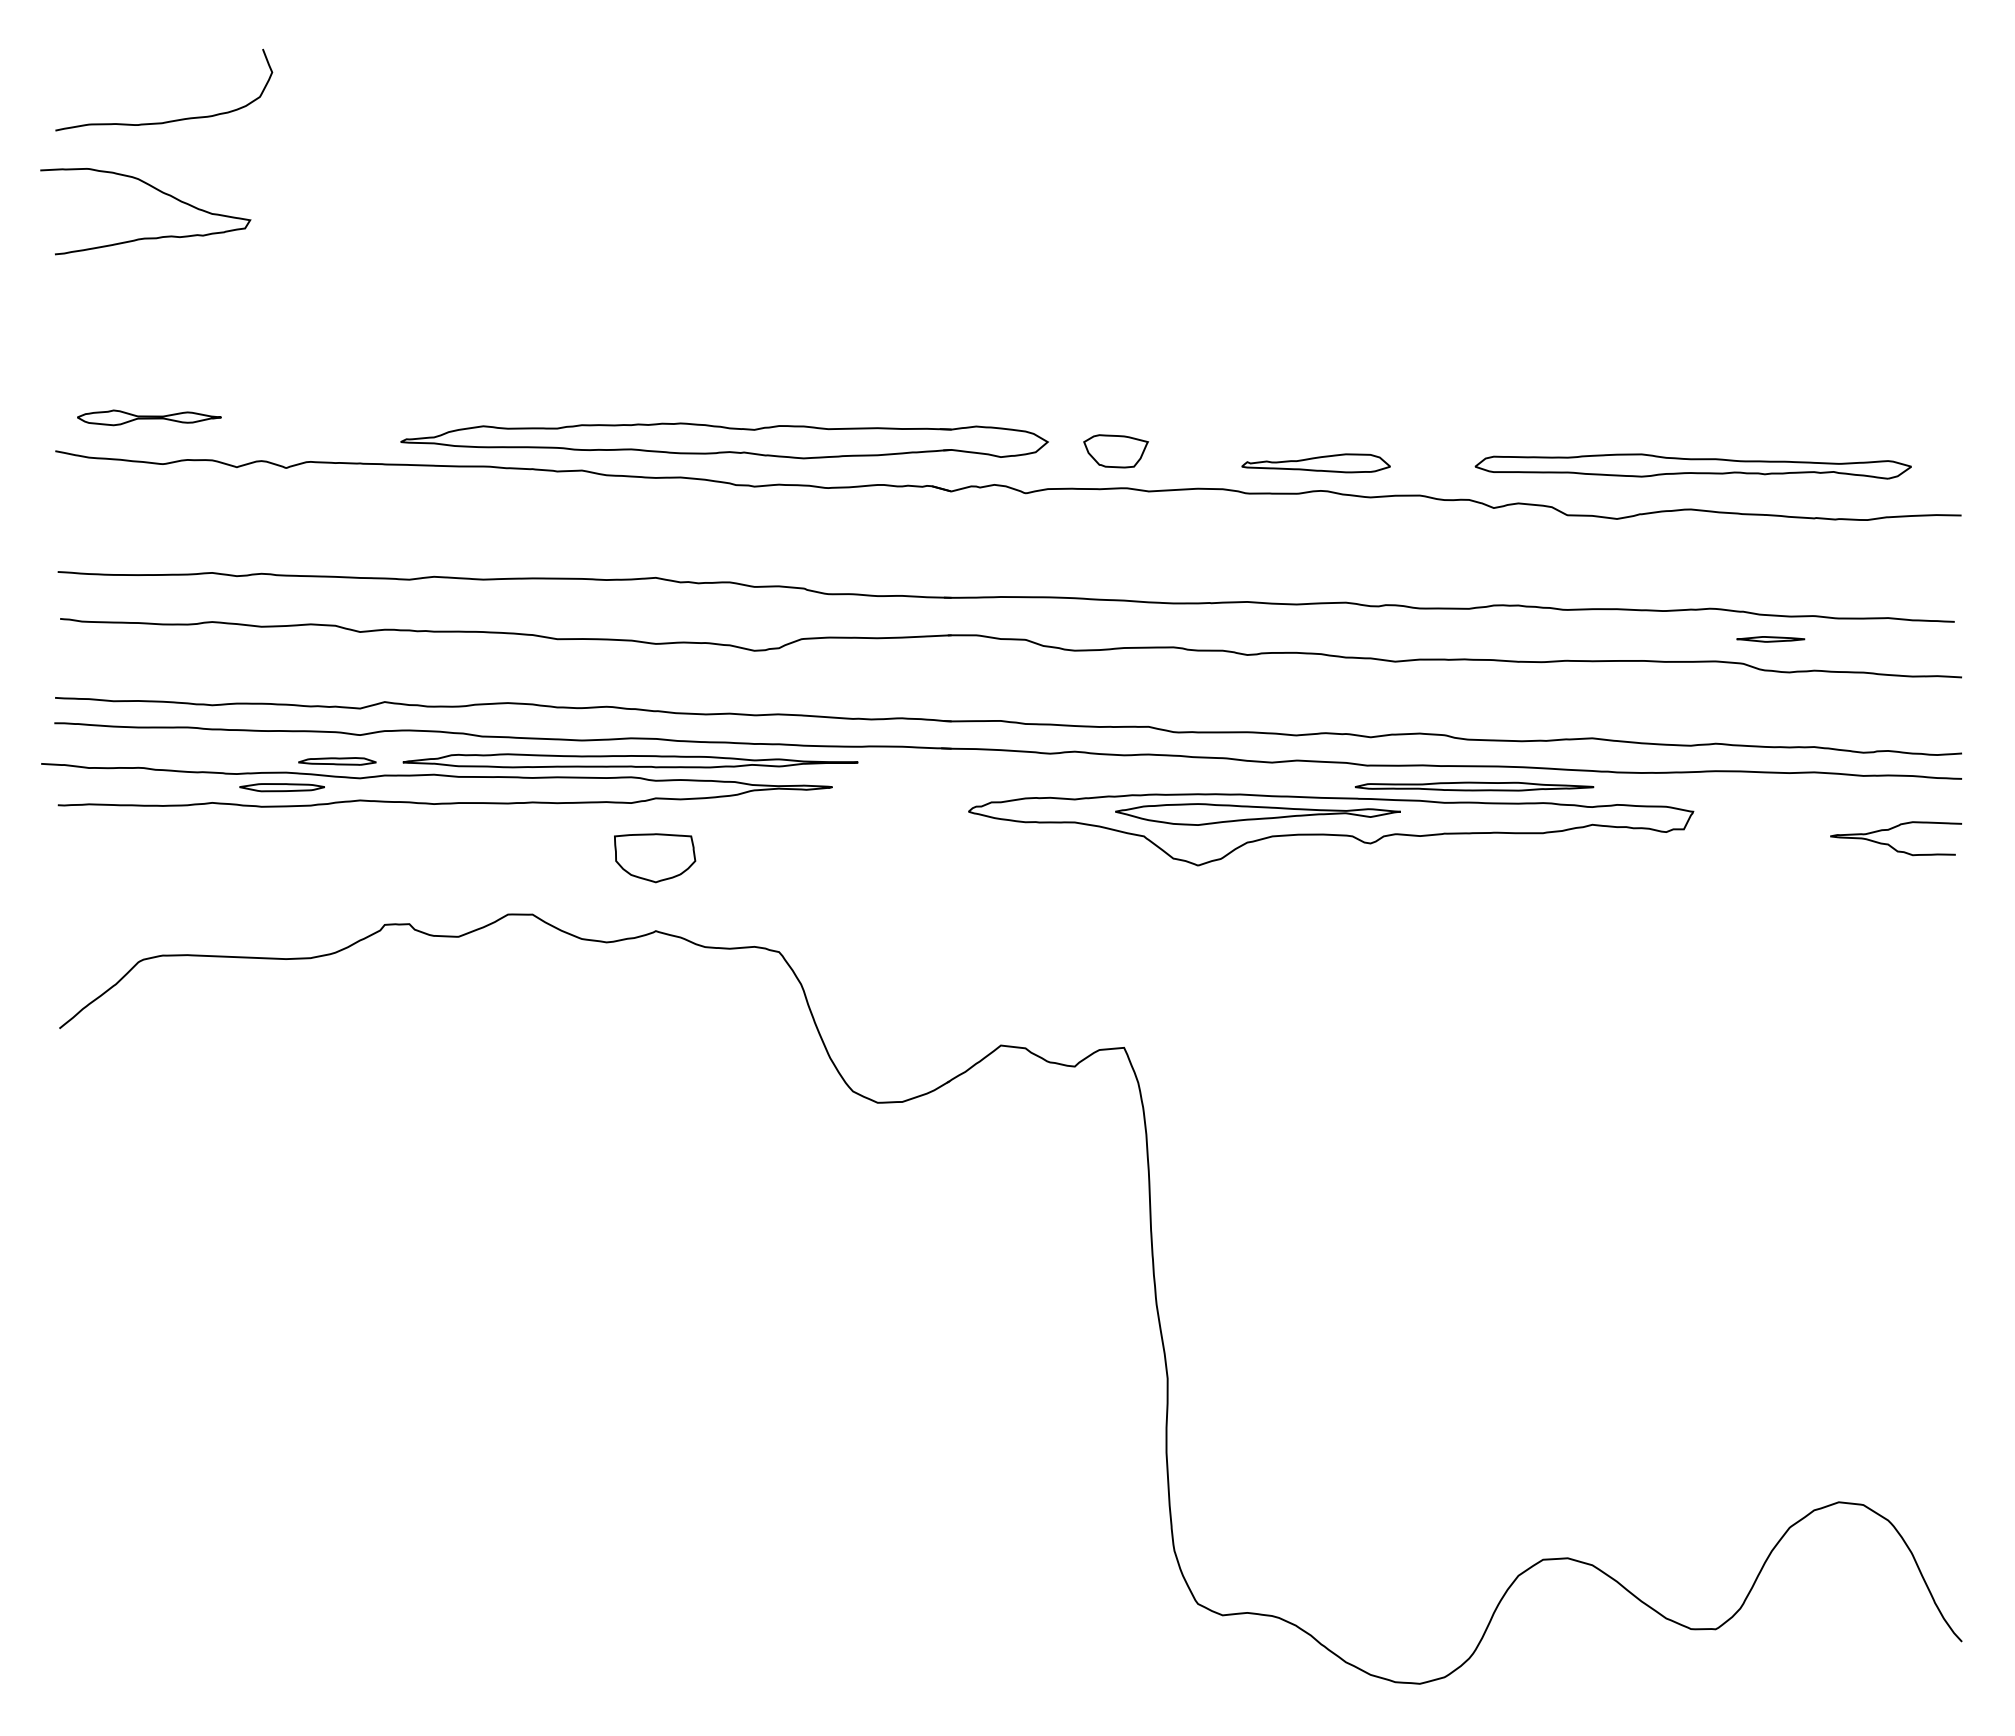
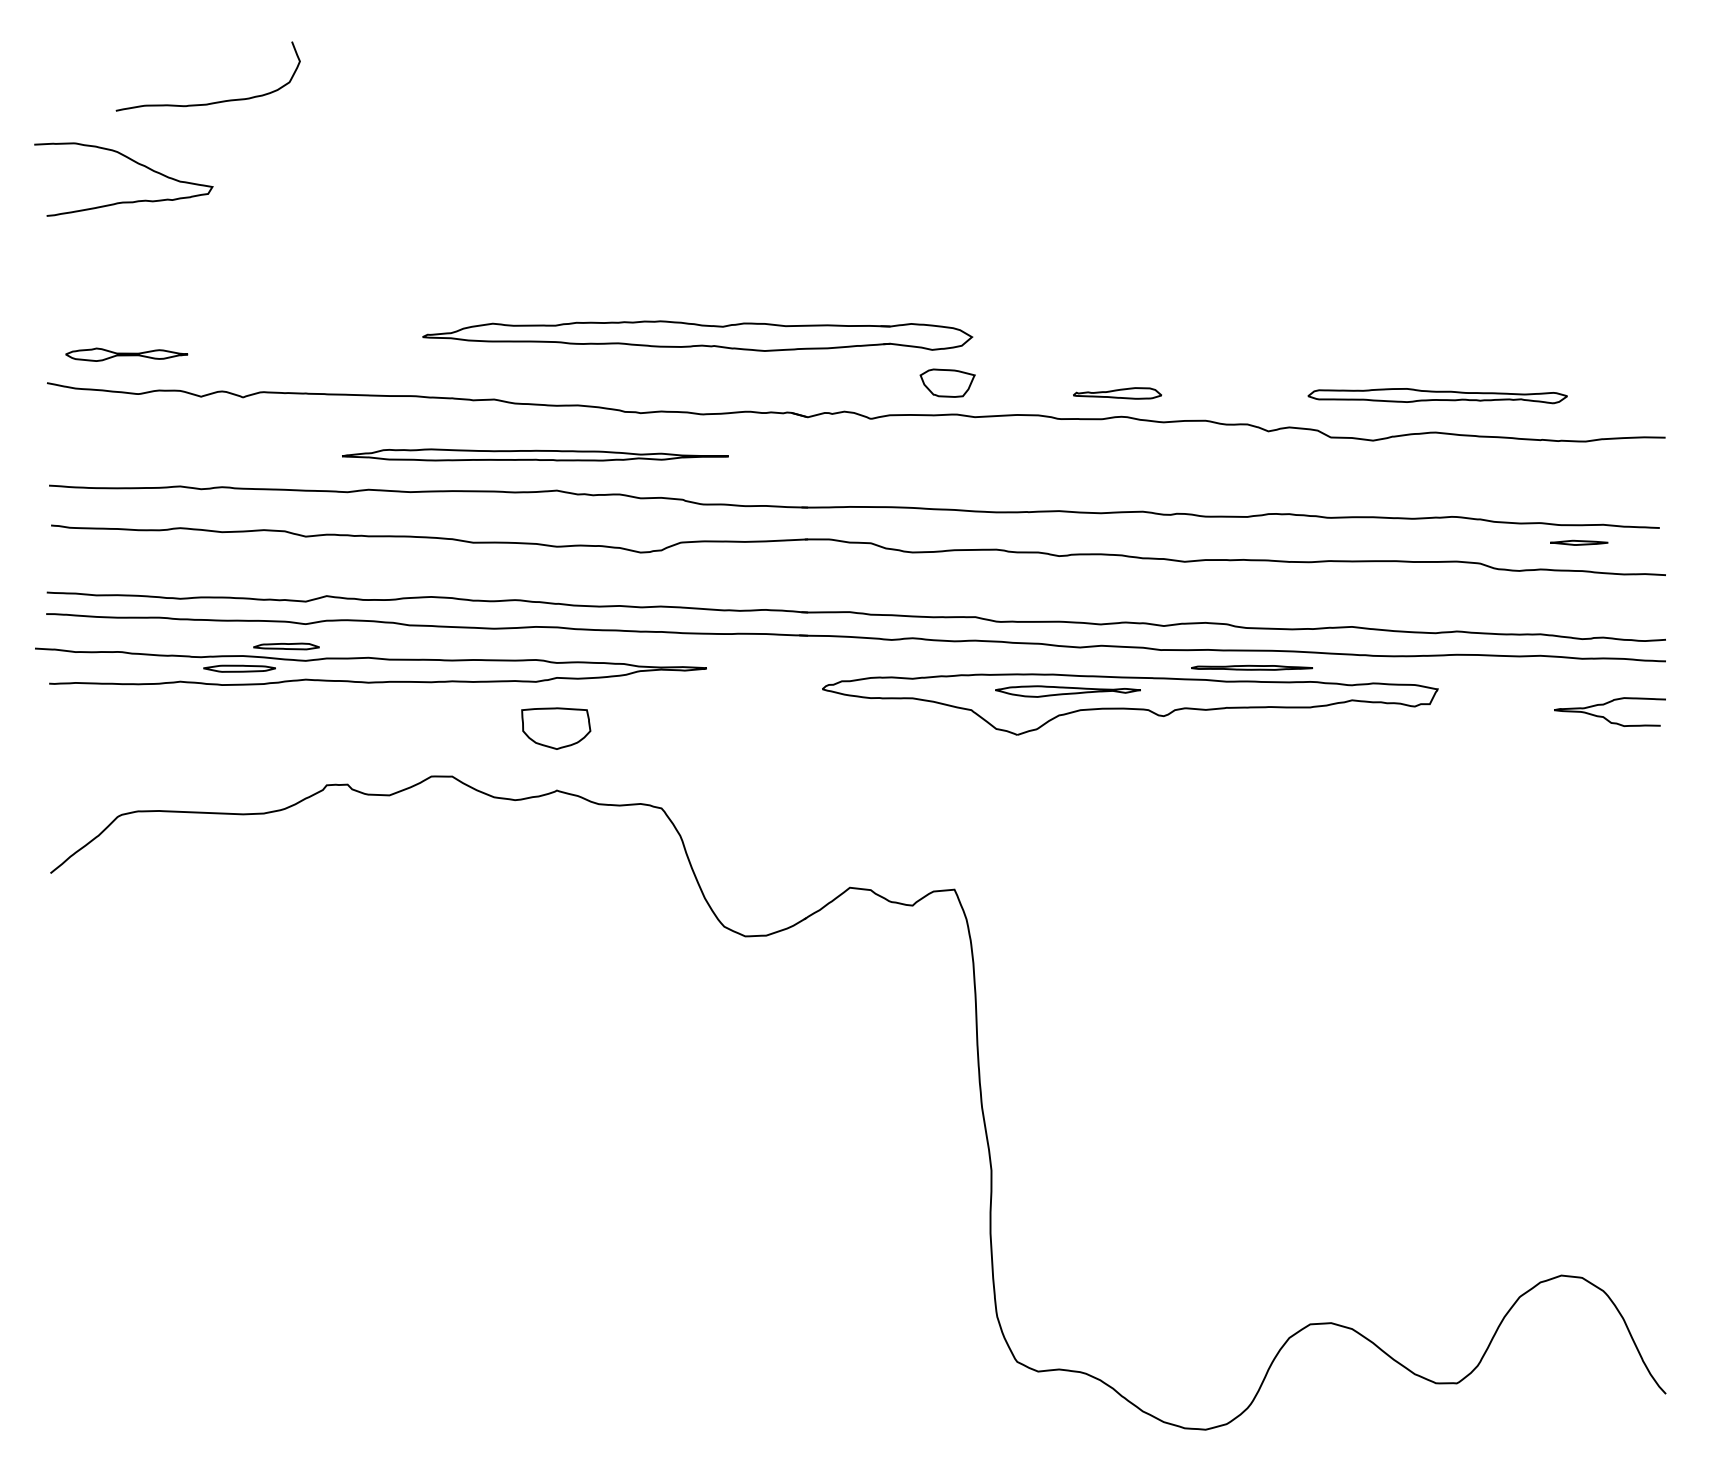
curve: (169, 120) -> (212, 102), moved
part: (724, 440) -> (697, 335), moved
part: (1315, 463) -> (1117, 393), size x0.7
part: (1692, 466) -> (1437, 396), size x0.7
part: (1770, 639) -> (1578, 542), moved
part: (630, 760) -> (535, 454), moved
part: (1474, 786) -> (1252, 667), size x0.6
part: (1257, 814) -> (1067, 691), size x0.6

